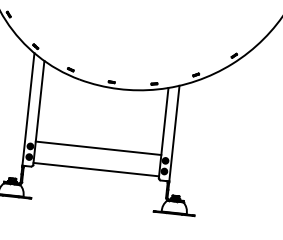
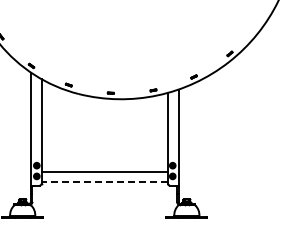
line: (98, 148) -> (104, 172), moved
line: (96, 169) -> (104, 181), solid -> dashed

